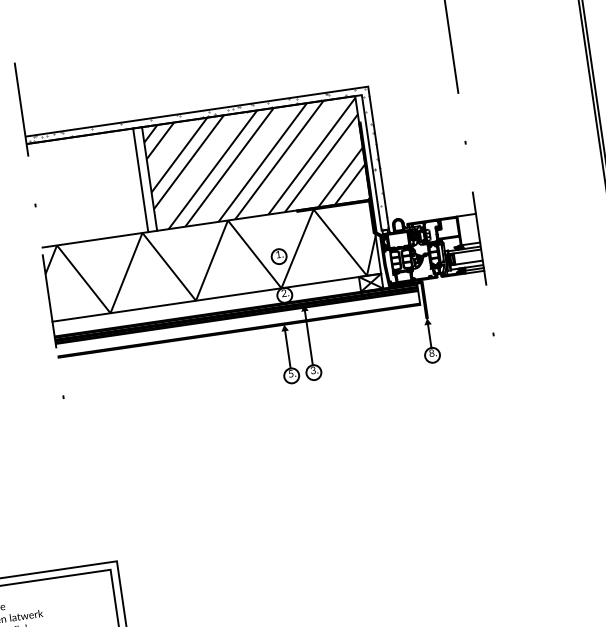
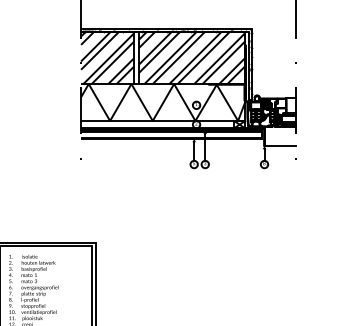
hatch: (87, 188) -> (107, 58), added
line: (457, 314) -> (279, 146), added

